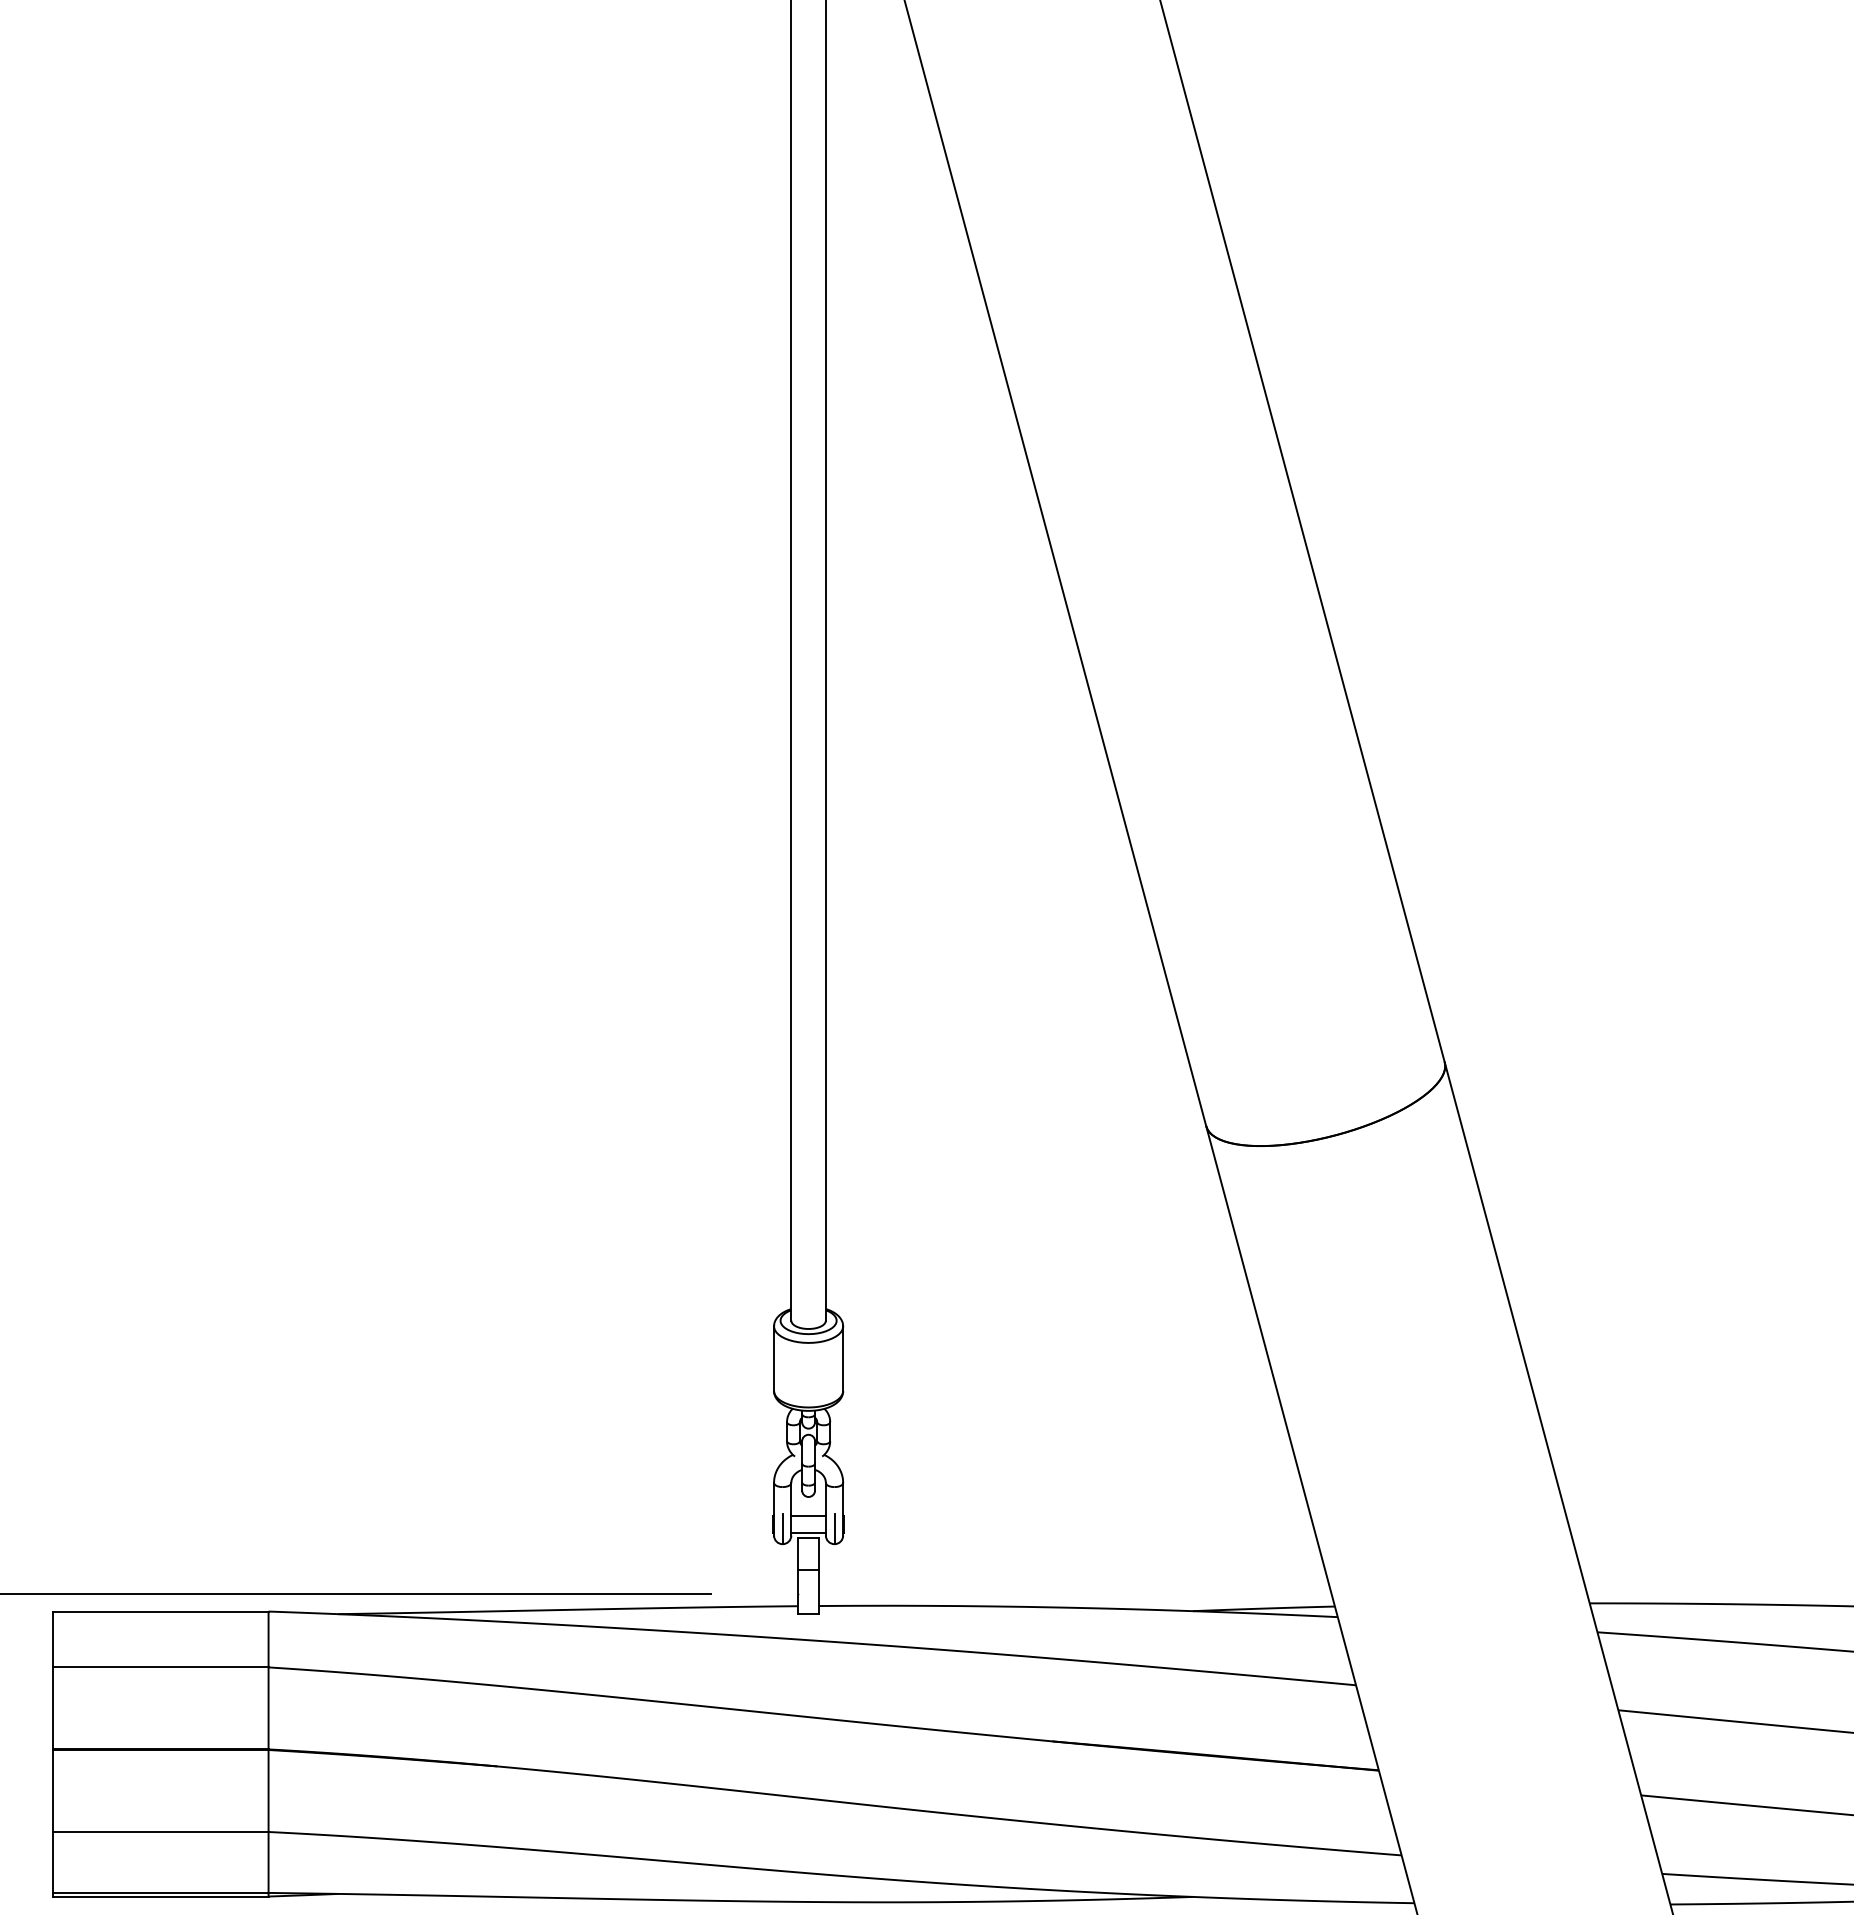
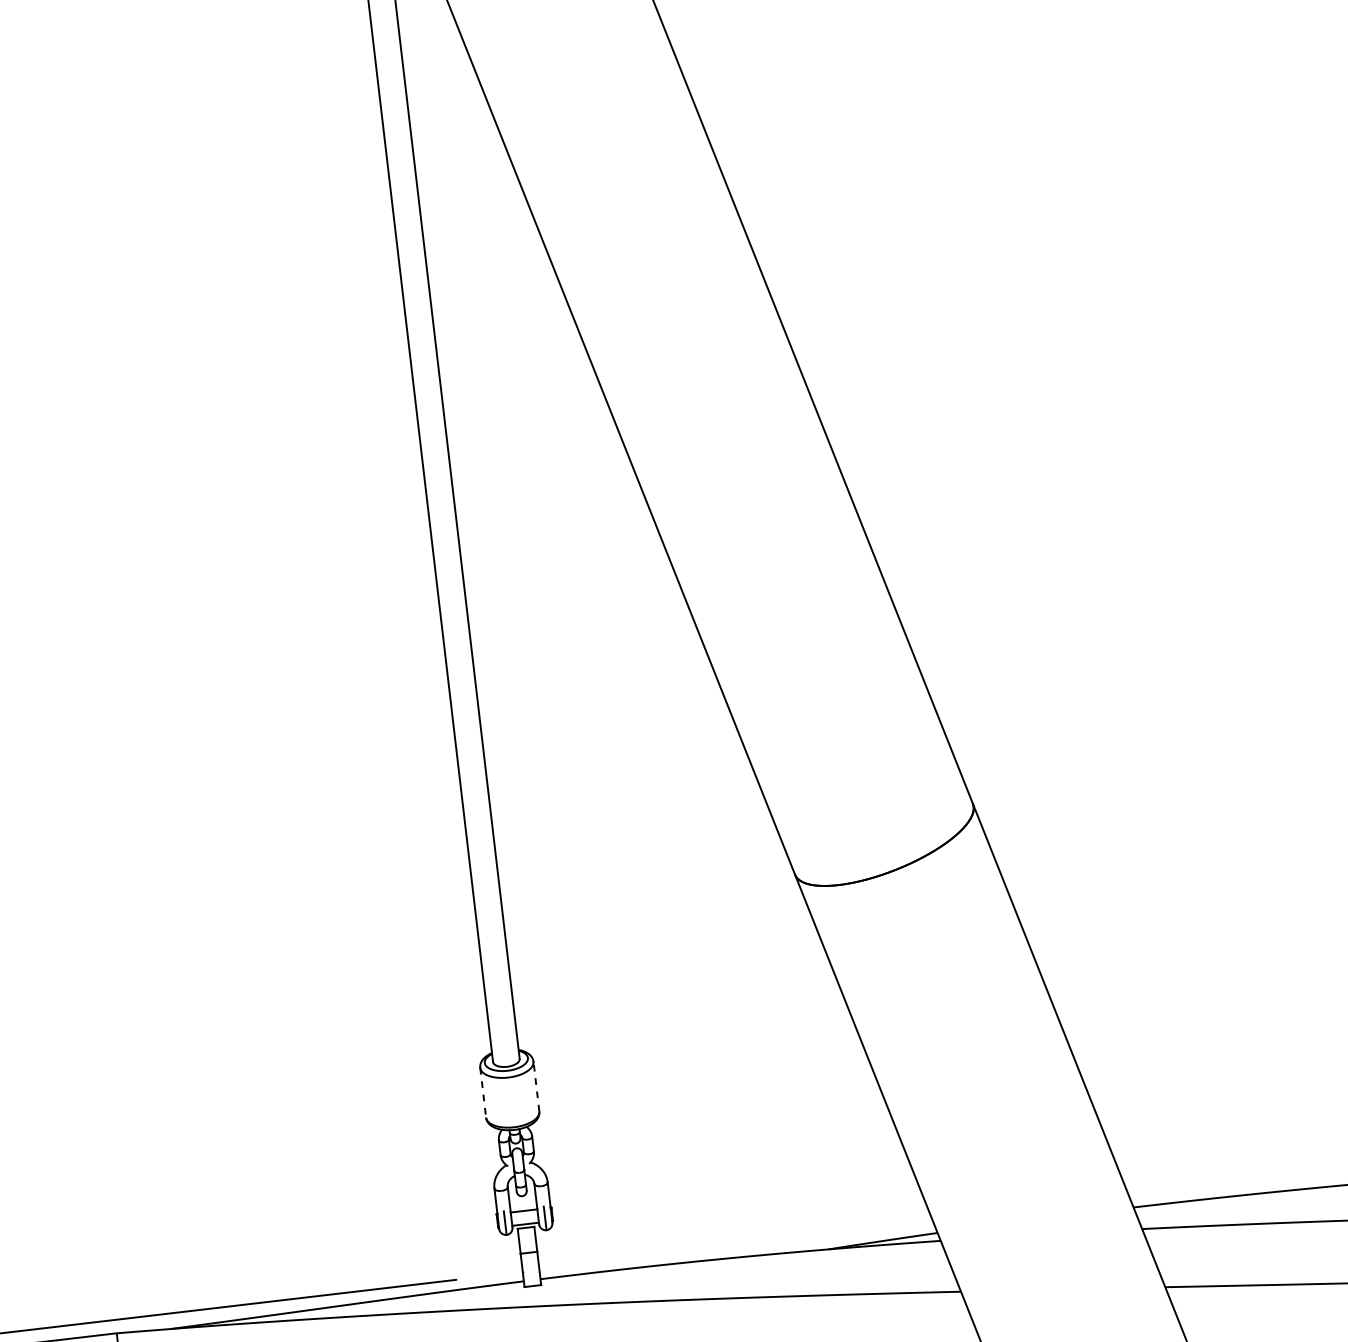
line: (843, 1358) -> (536, 1086), solid -> dashed
line: (774, 1359) -> (483, 1093), solid -> dashed

